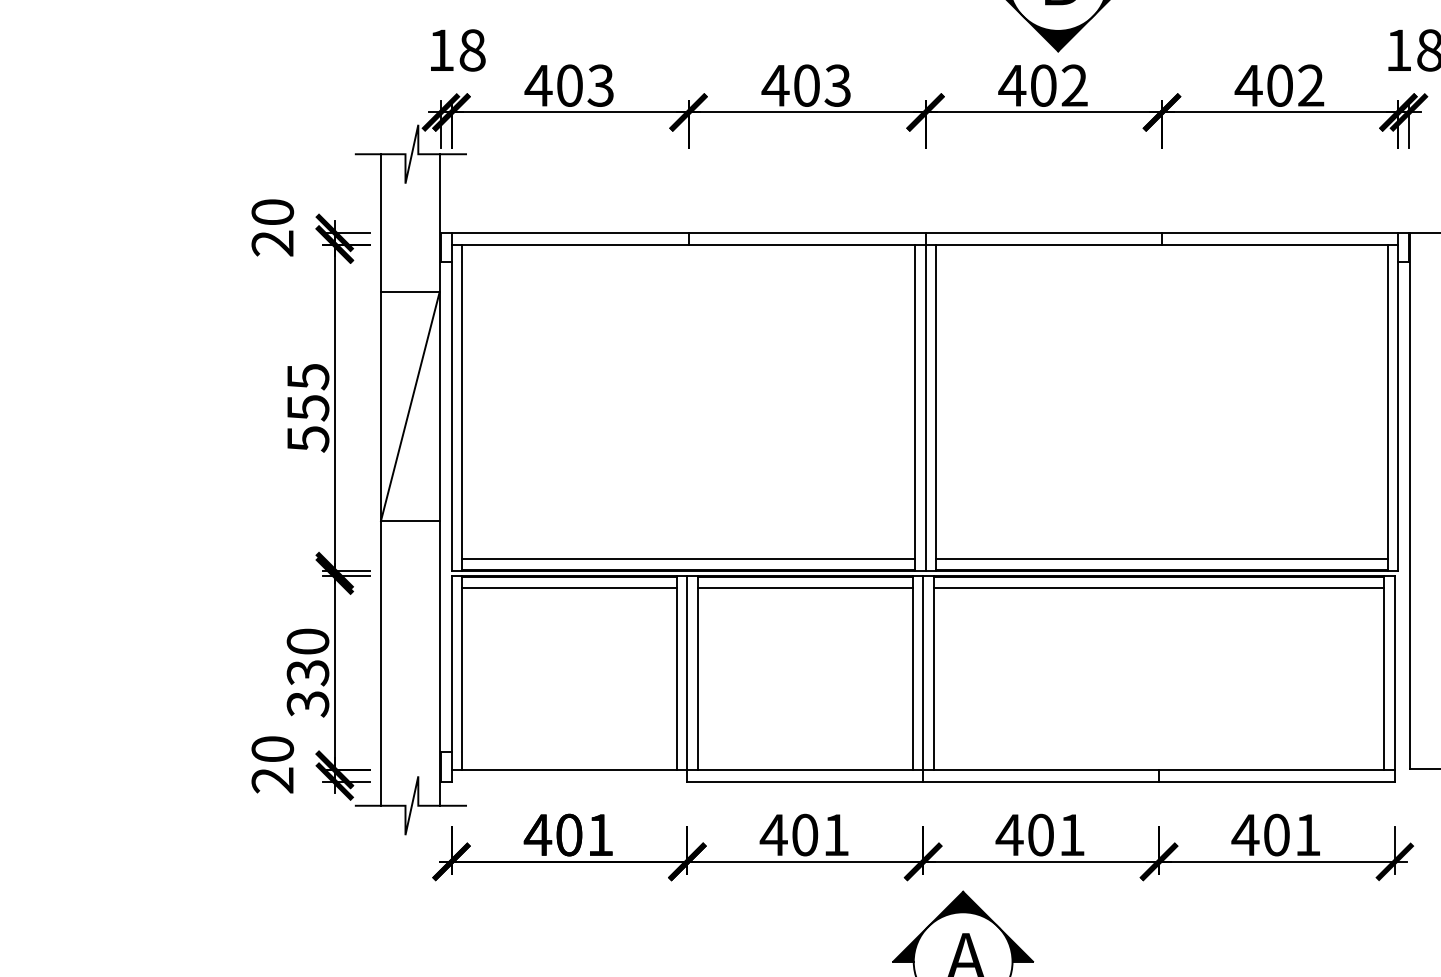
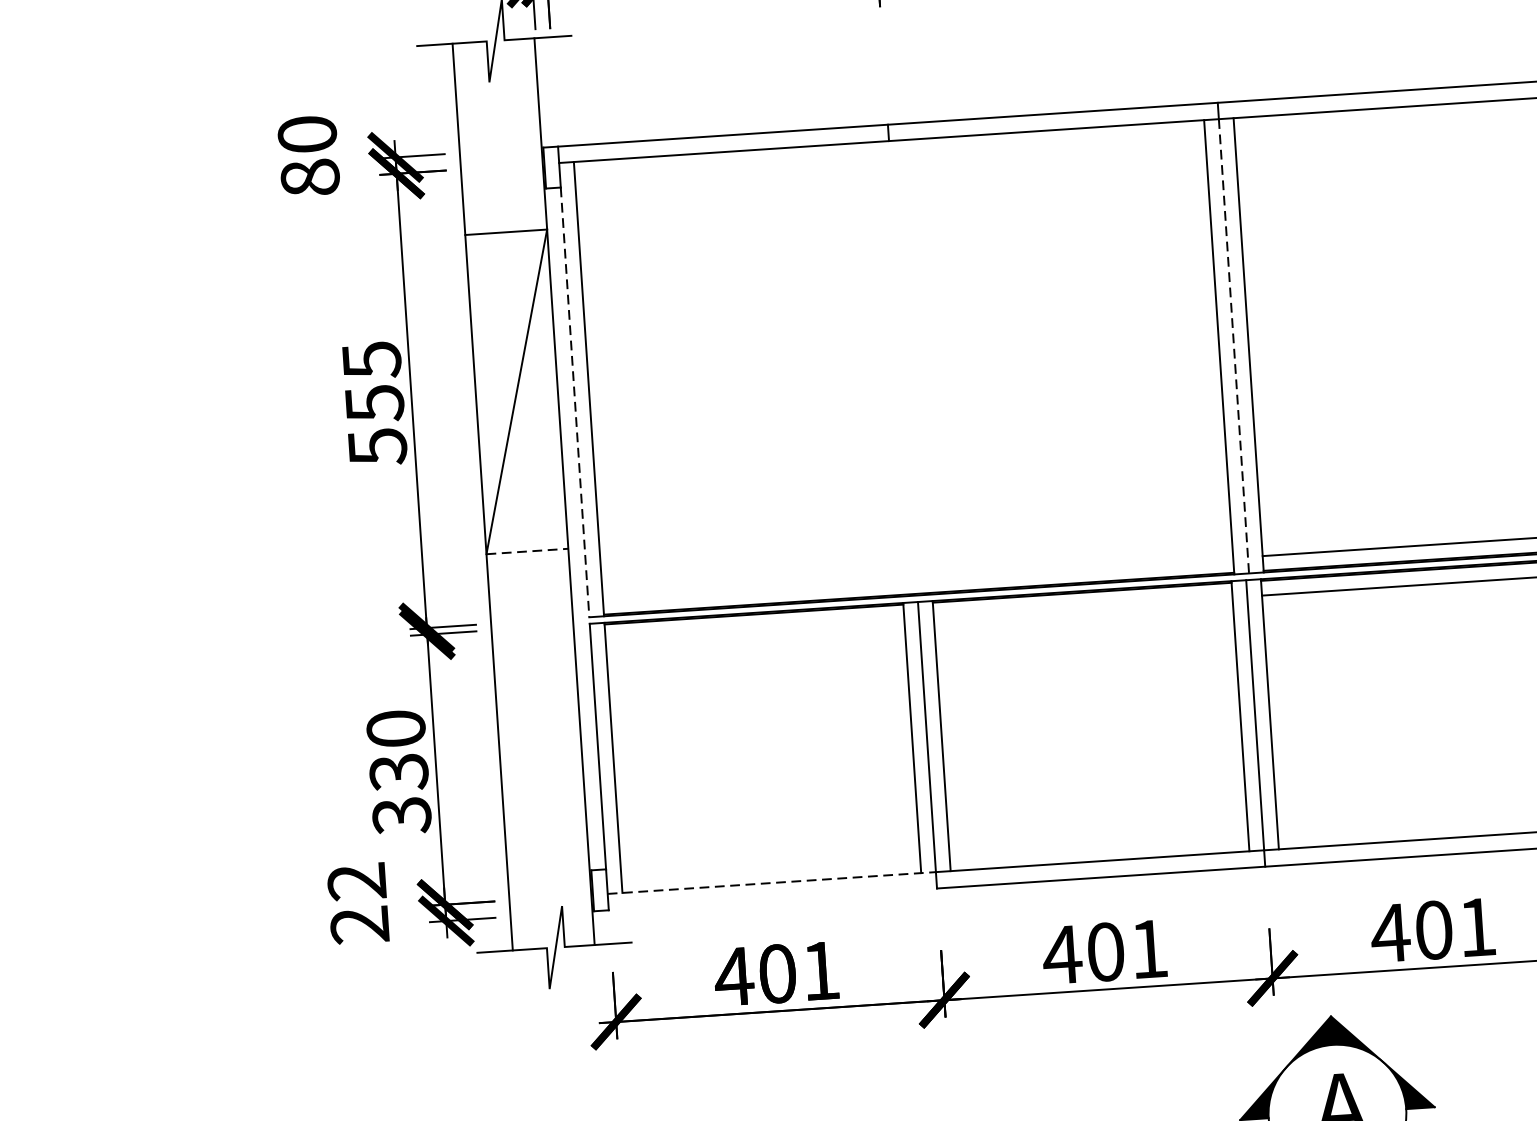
text: (272, 243) -> (309, 177), 20 -> 80
line: (925, 408) -> (1233, 347), solid -> dashed
line: (451, 417) -> (575, 403), solid -> dashed
line: (410, 521) -> (527, 552), solid -> dashed
line: (688, 559) -> (918, 579), removed
line: (569, 587) -> (755, 629), removed
line: (804, 587) -> (1082, 607), removed
text: (272, 749) -> (356, 882), 20 -> 22
line: (569, 769) -> (771, 882), solid -> dashed

